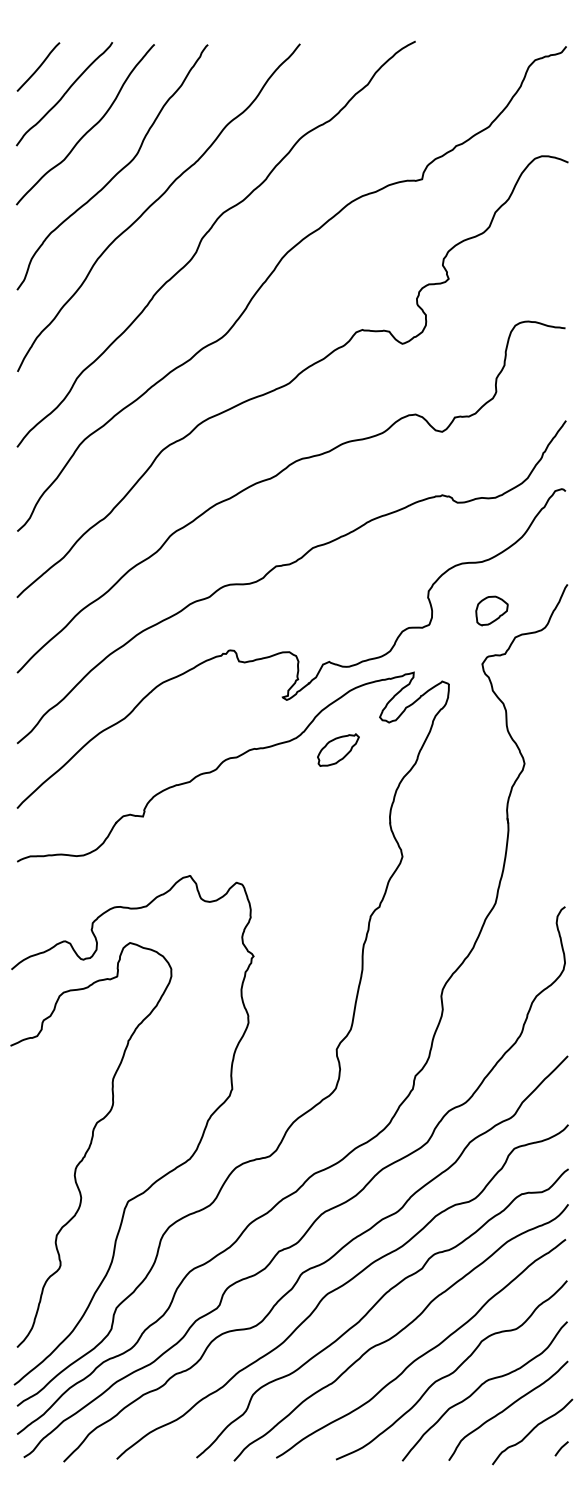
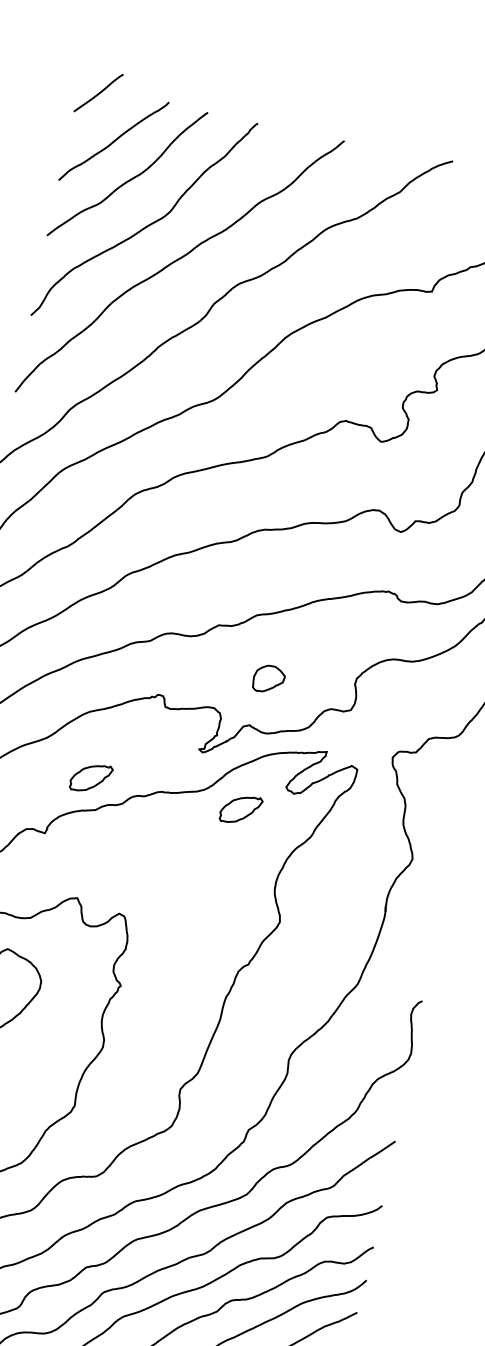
curve: (38, 66) -> (98, 92), moved
part: (491, 610) -> (268, 678), moved
part: (178, 749) -> (91, 777), added

